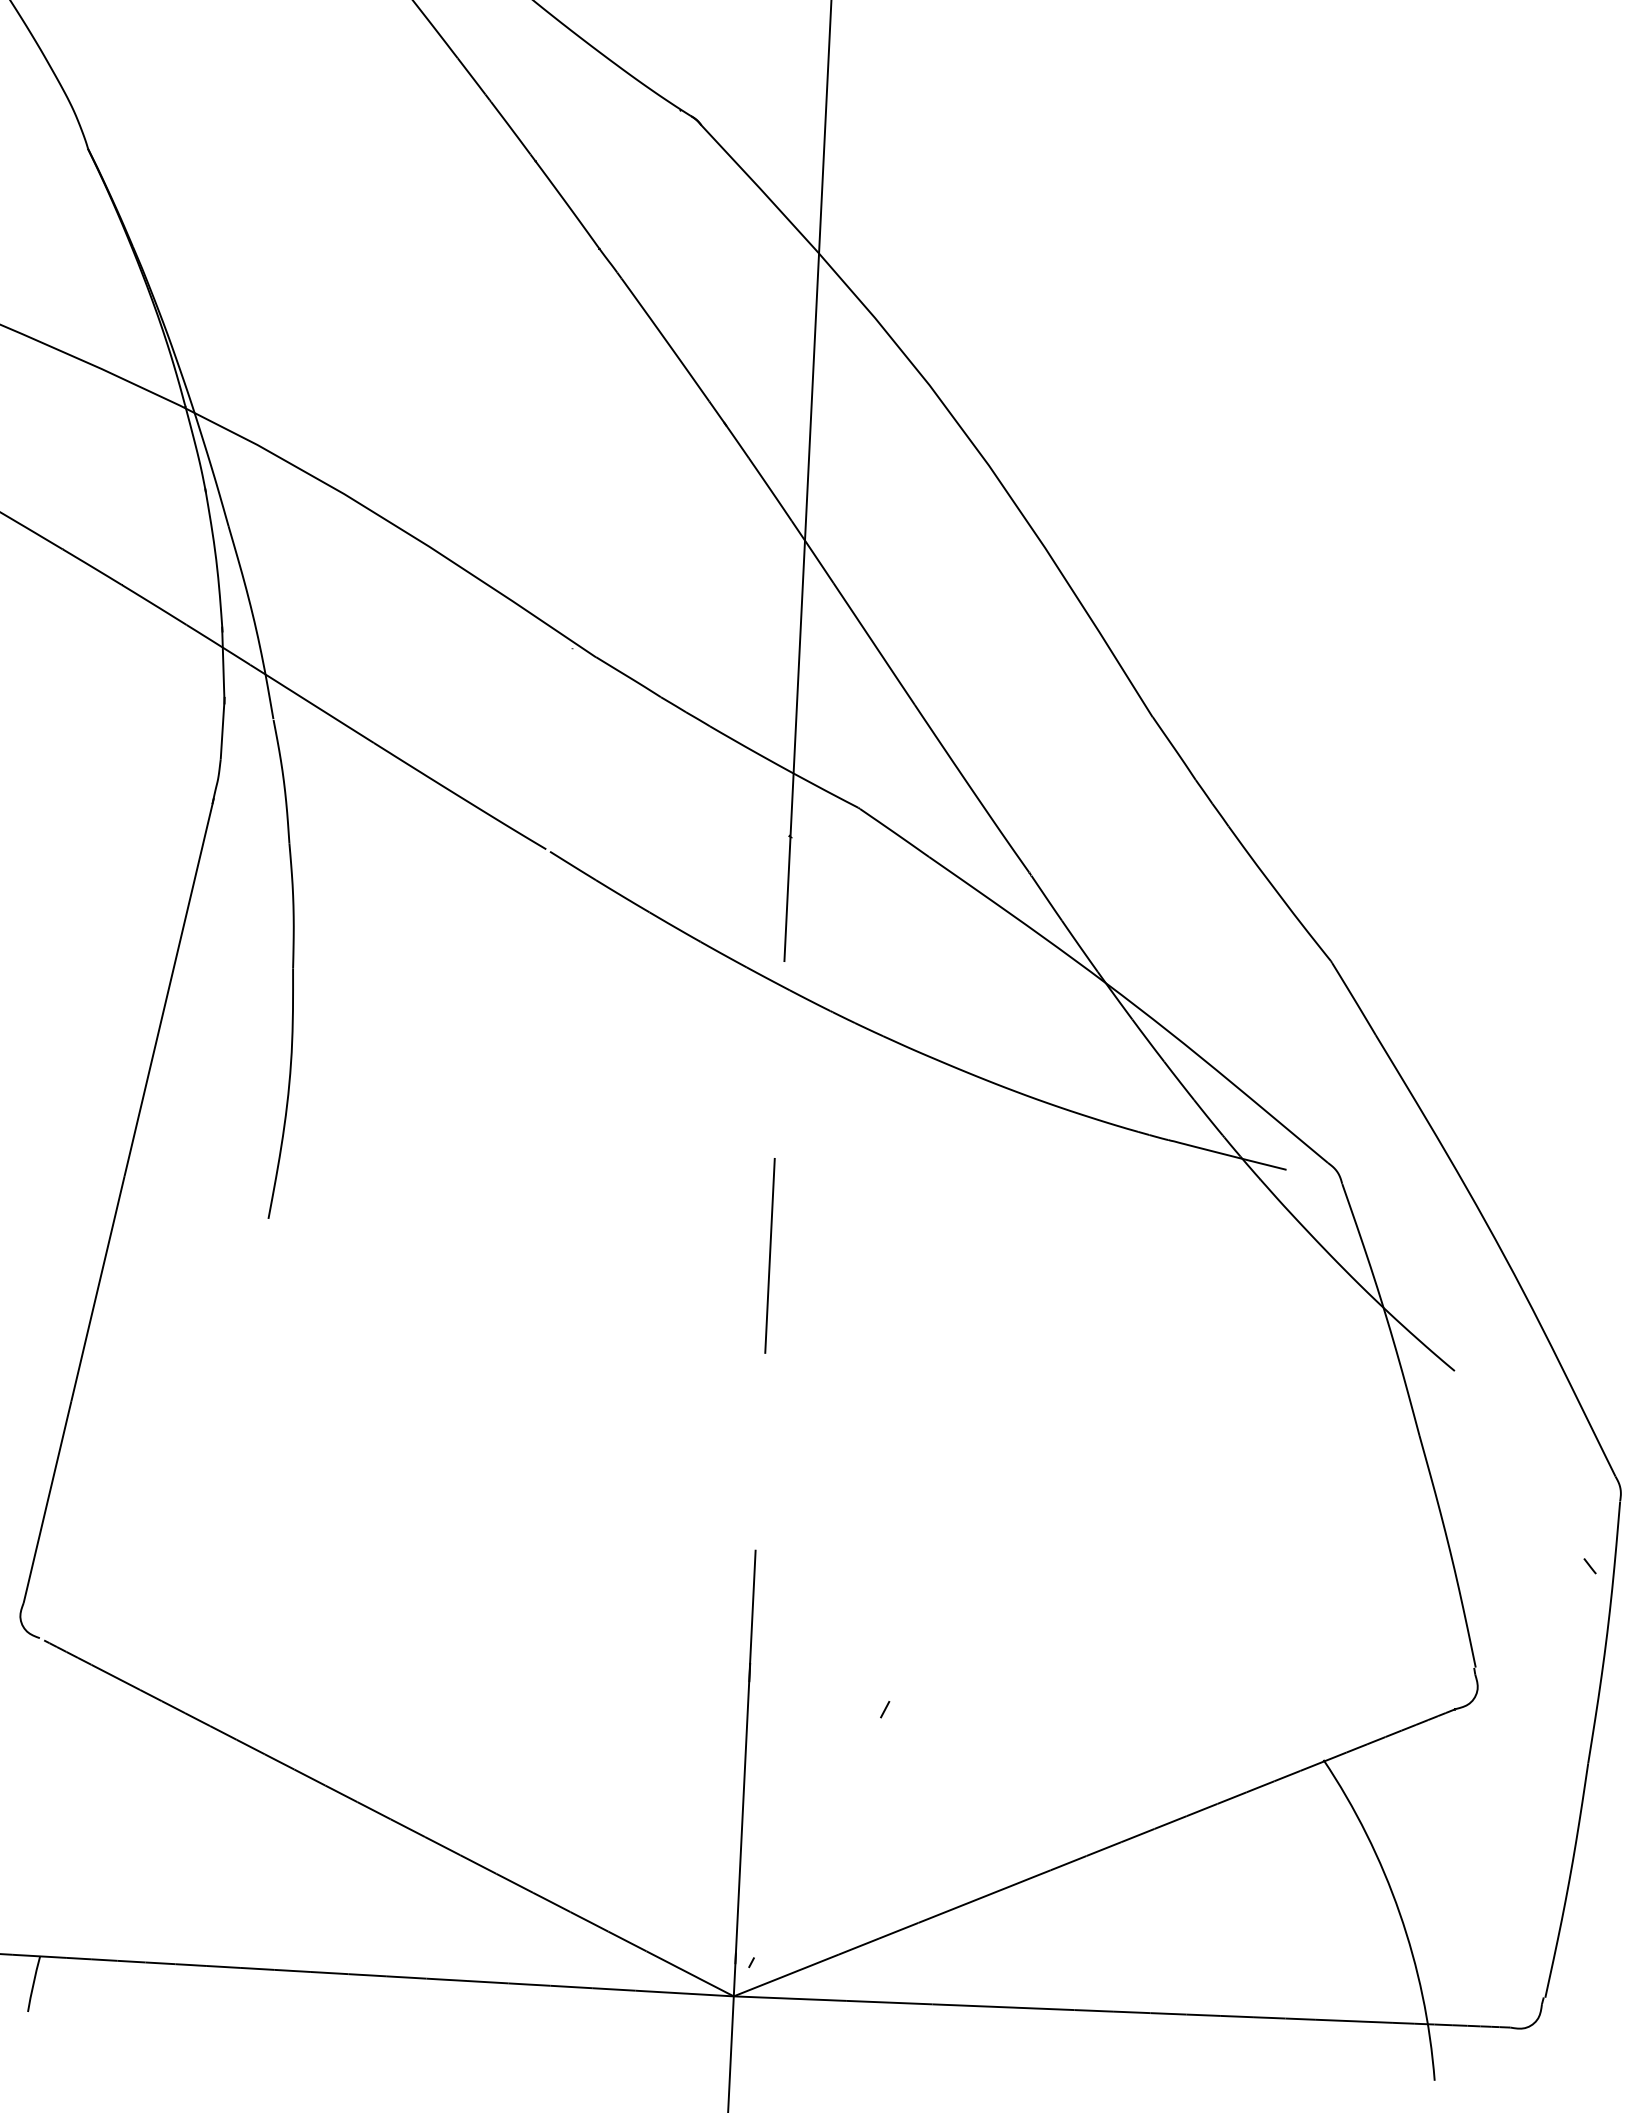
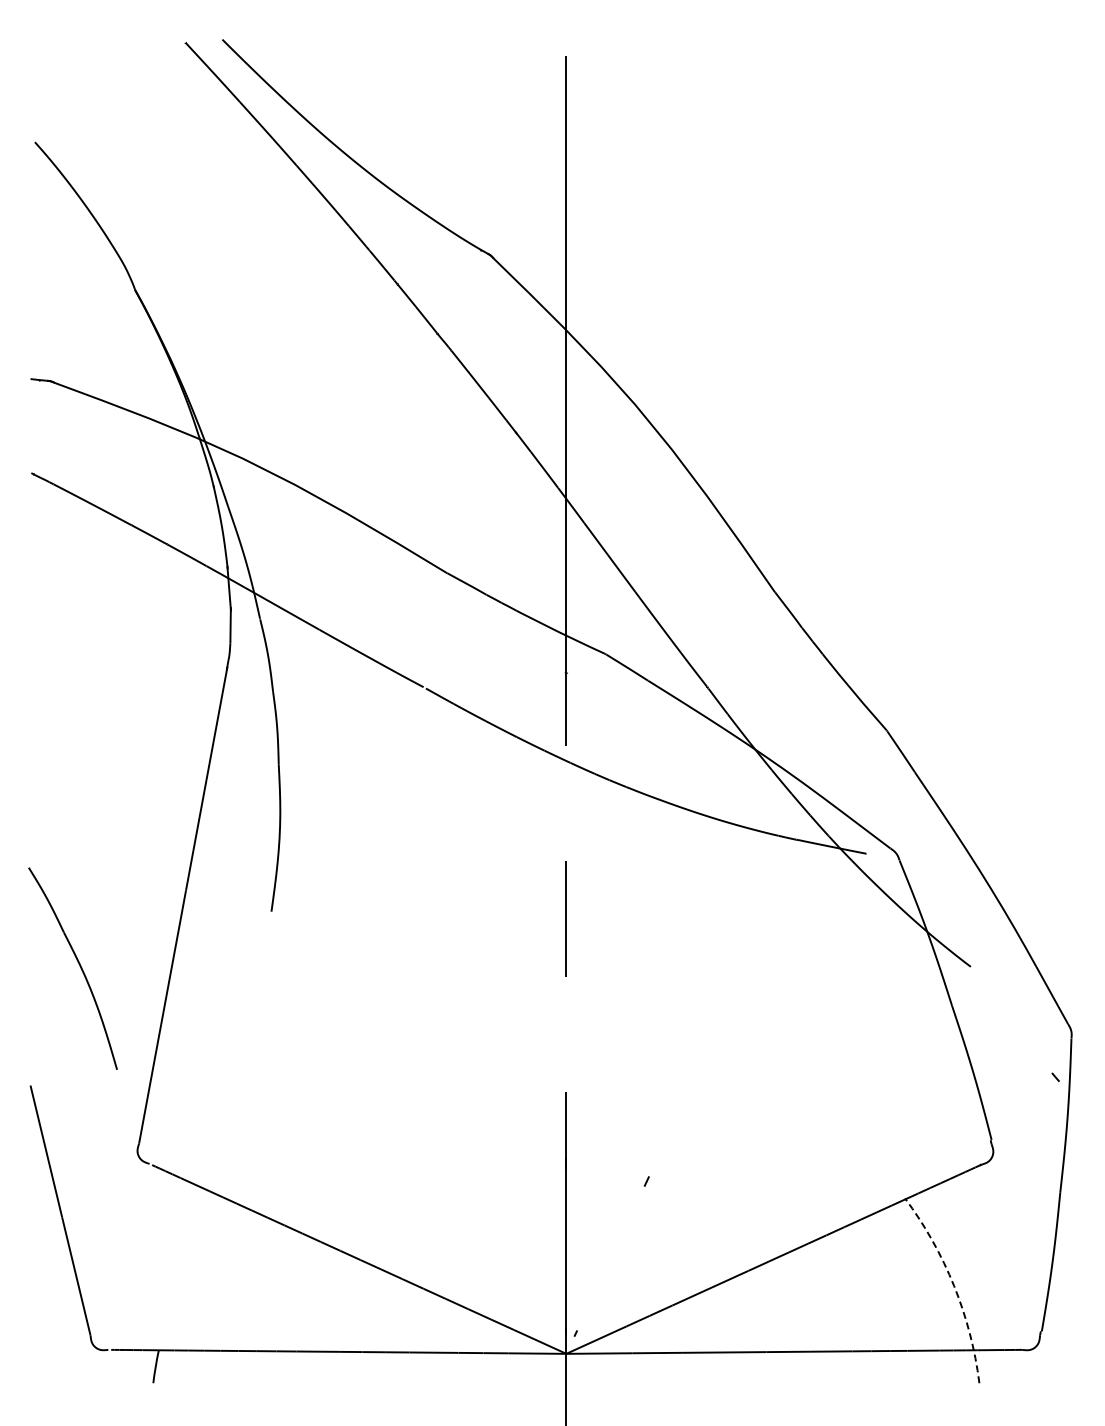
arc: (1400, 1914) -> (954, 1286), solid -> dashed

